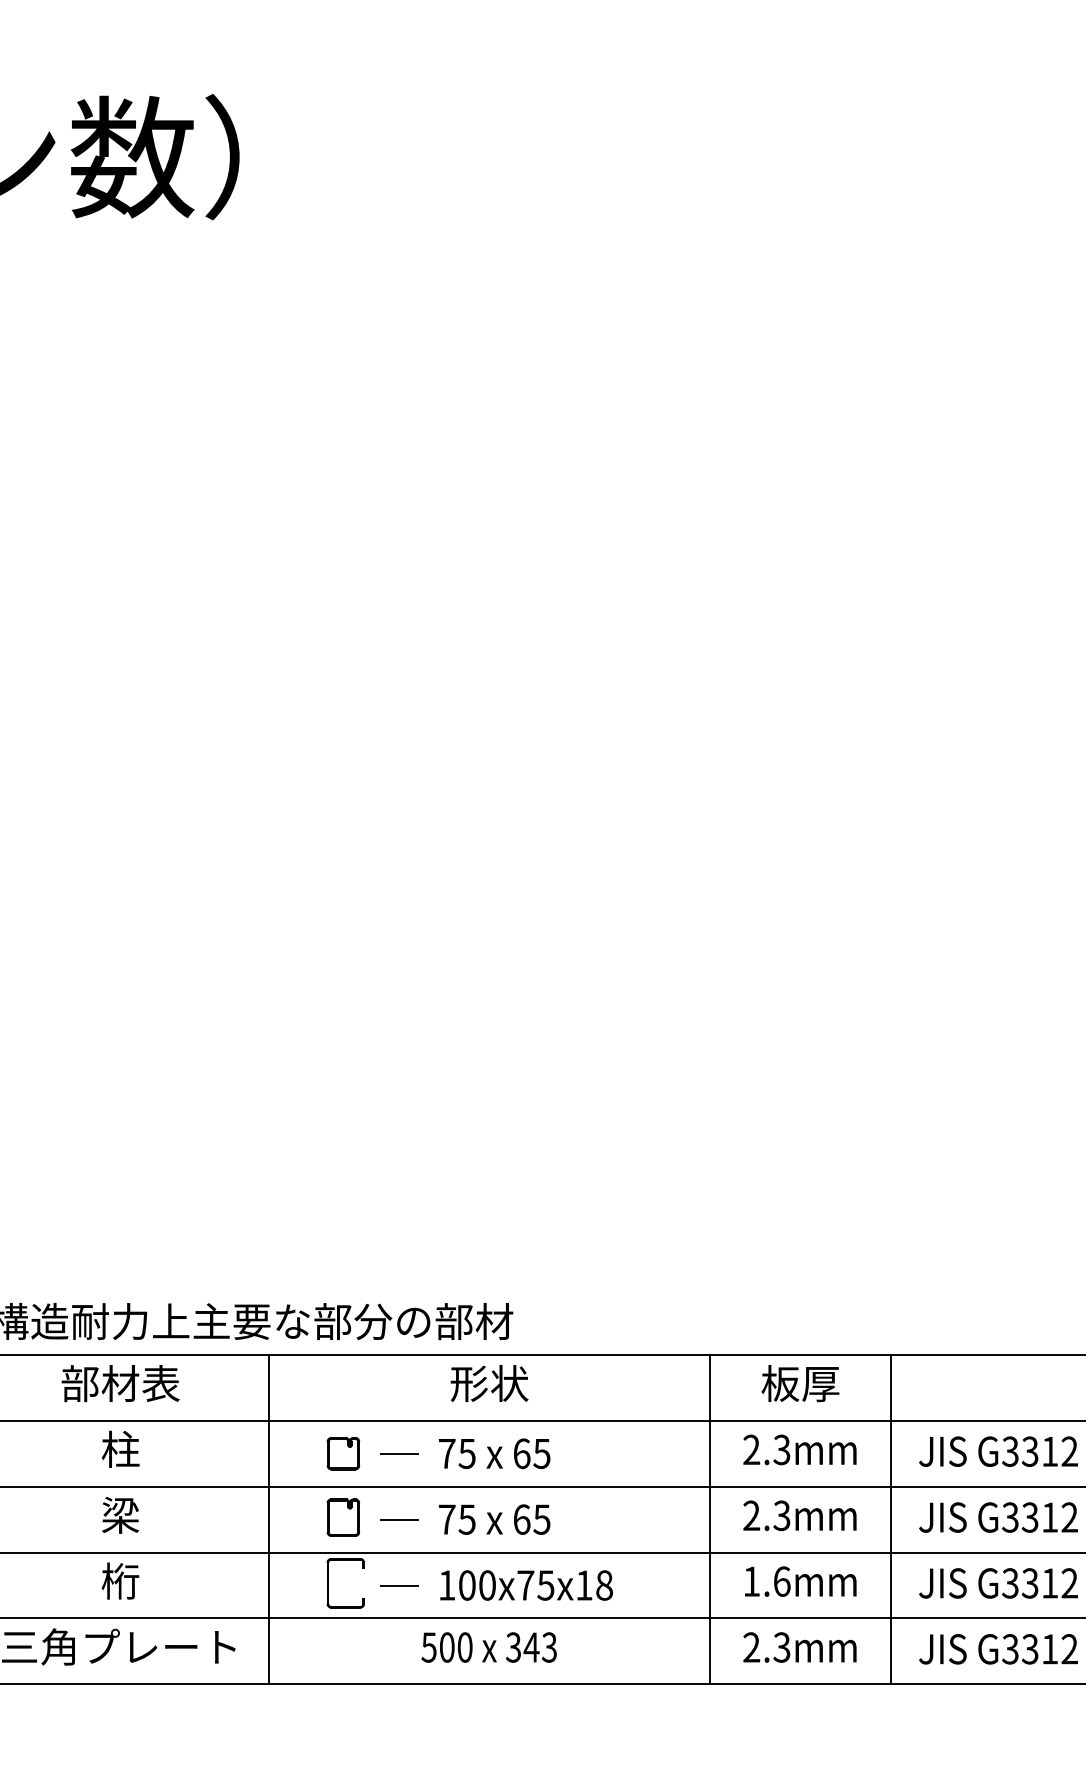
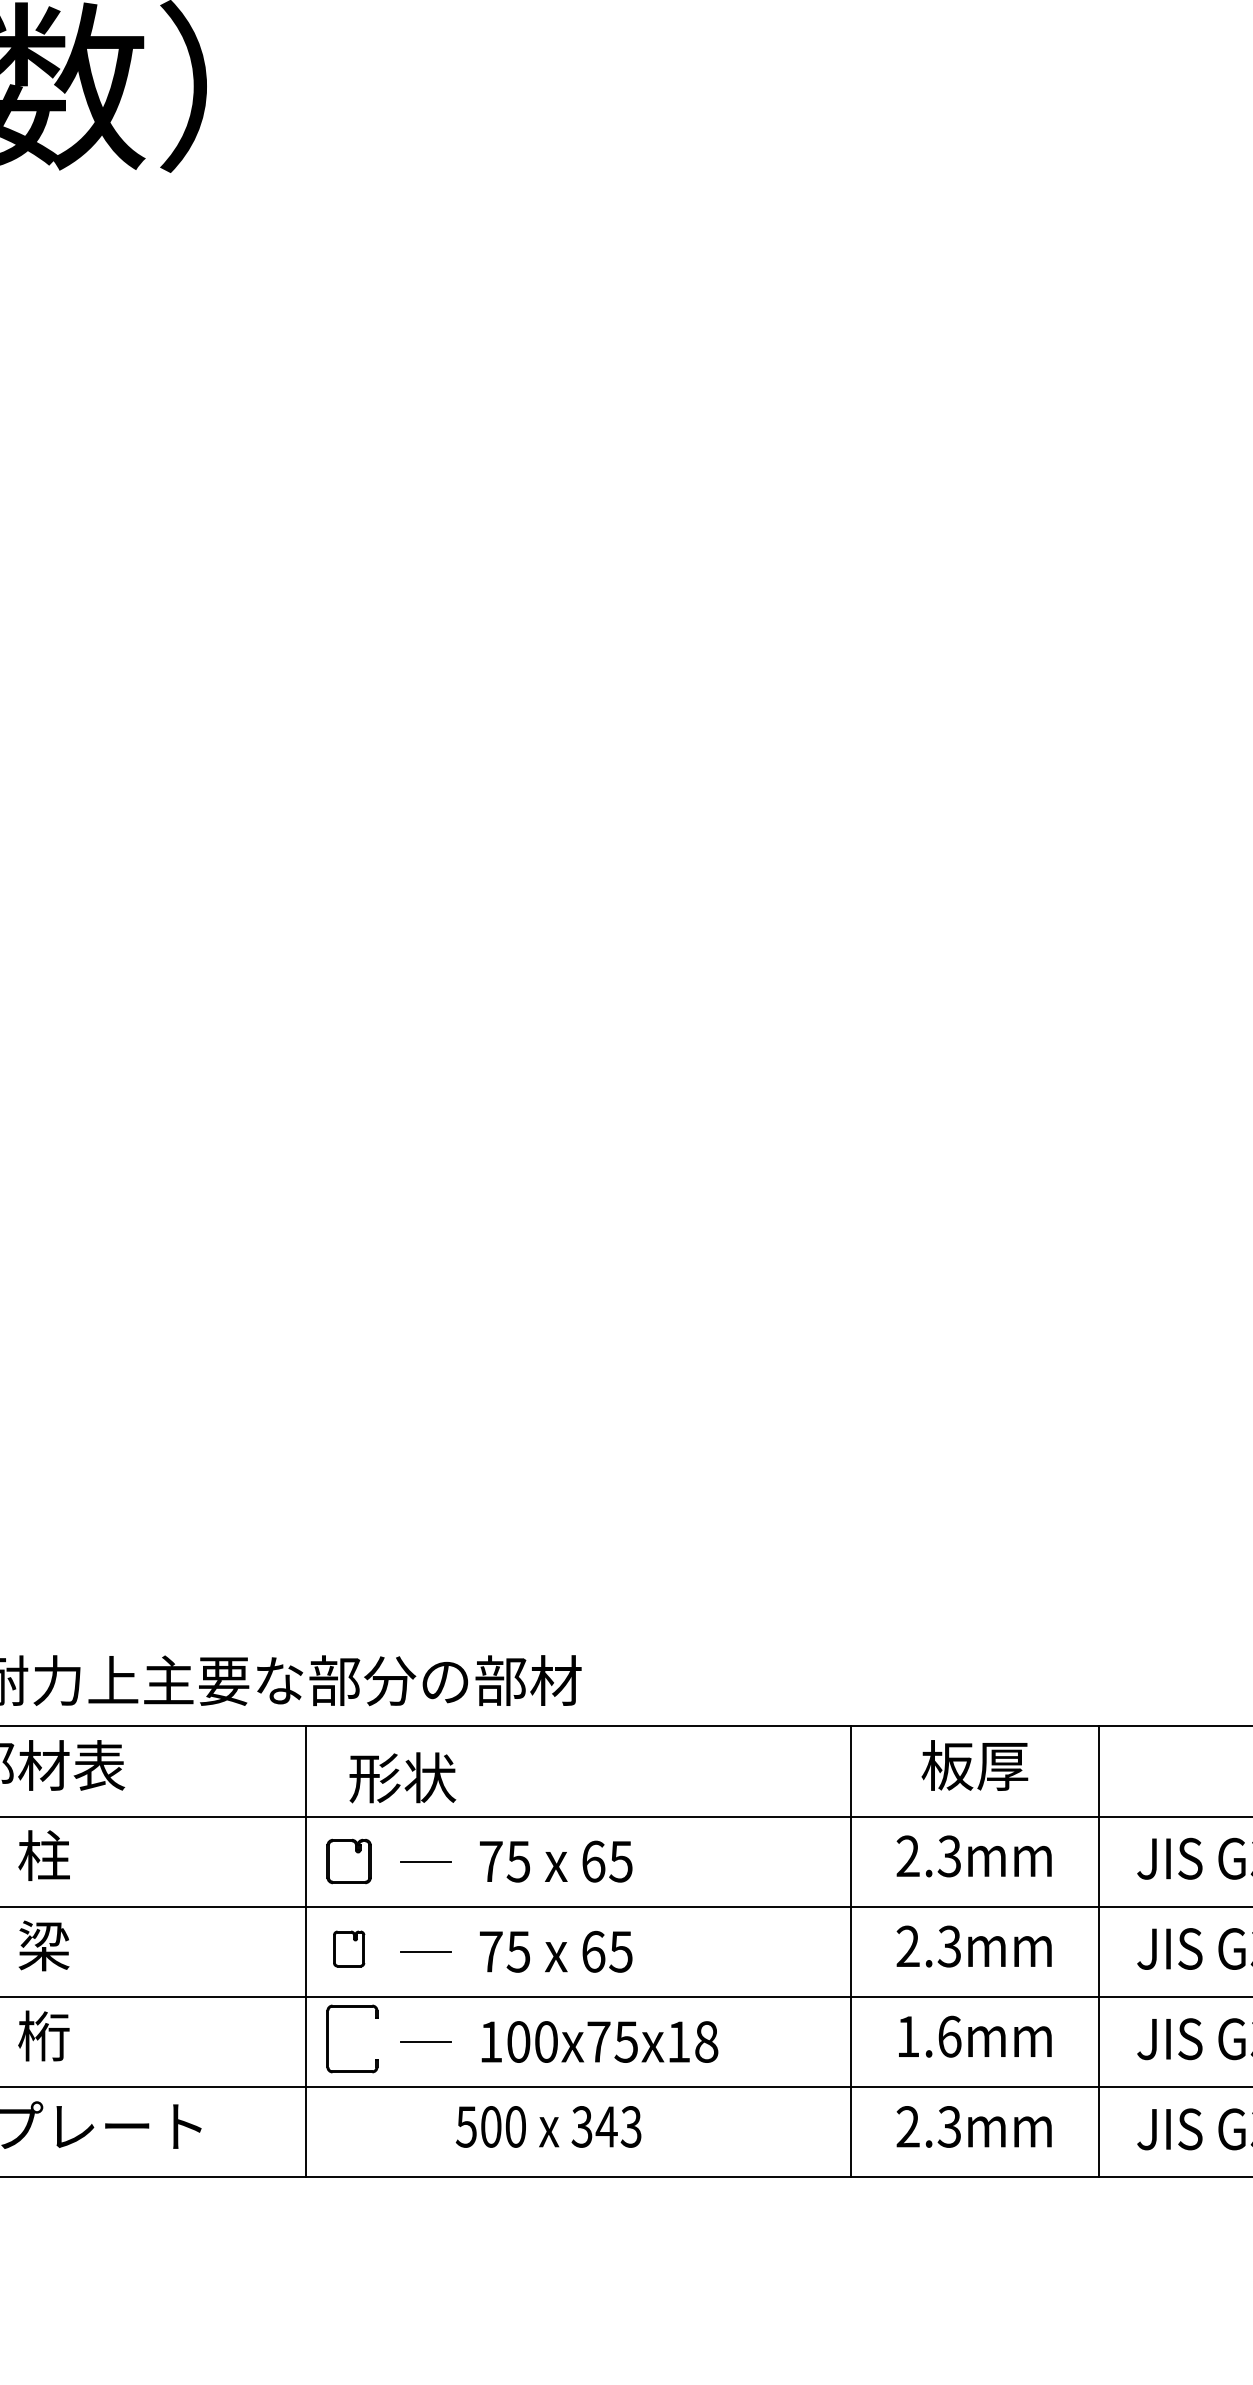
text: (489, 1383) -> (402, 1777), moved
part: (343, 1517) -> (349, 1948), size x0.7
line: (268, 1519) -> (305, 1951), moved

